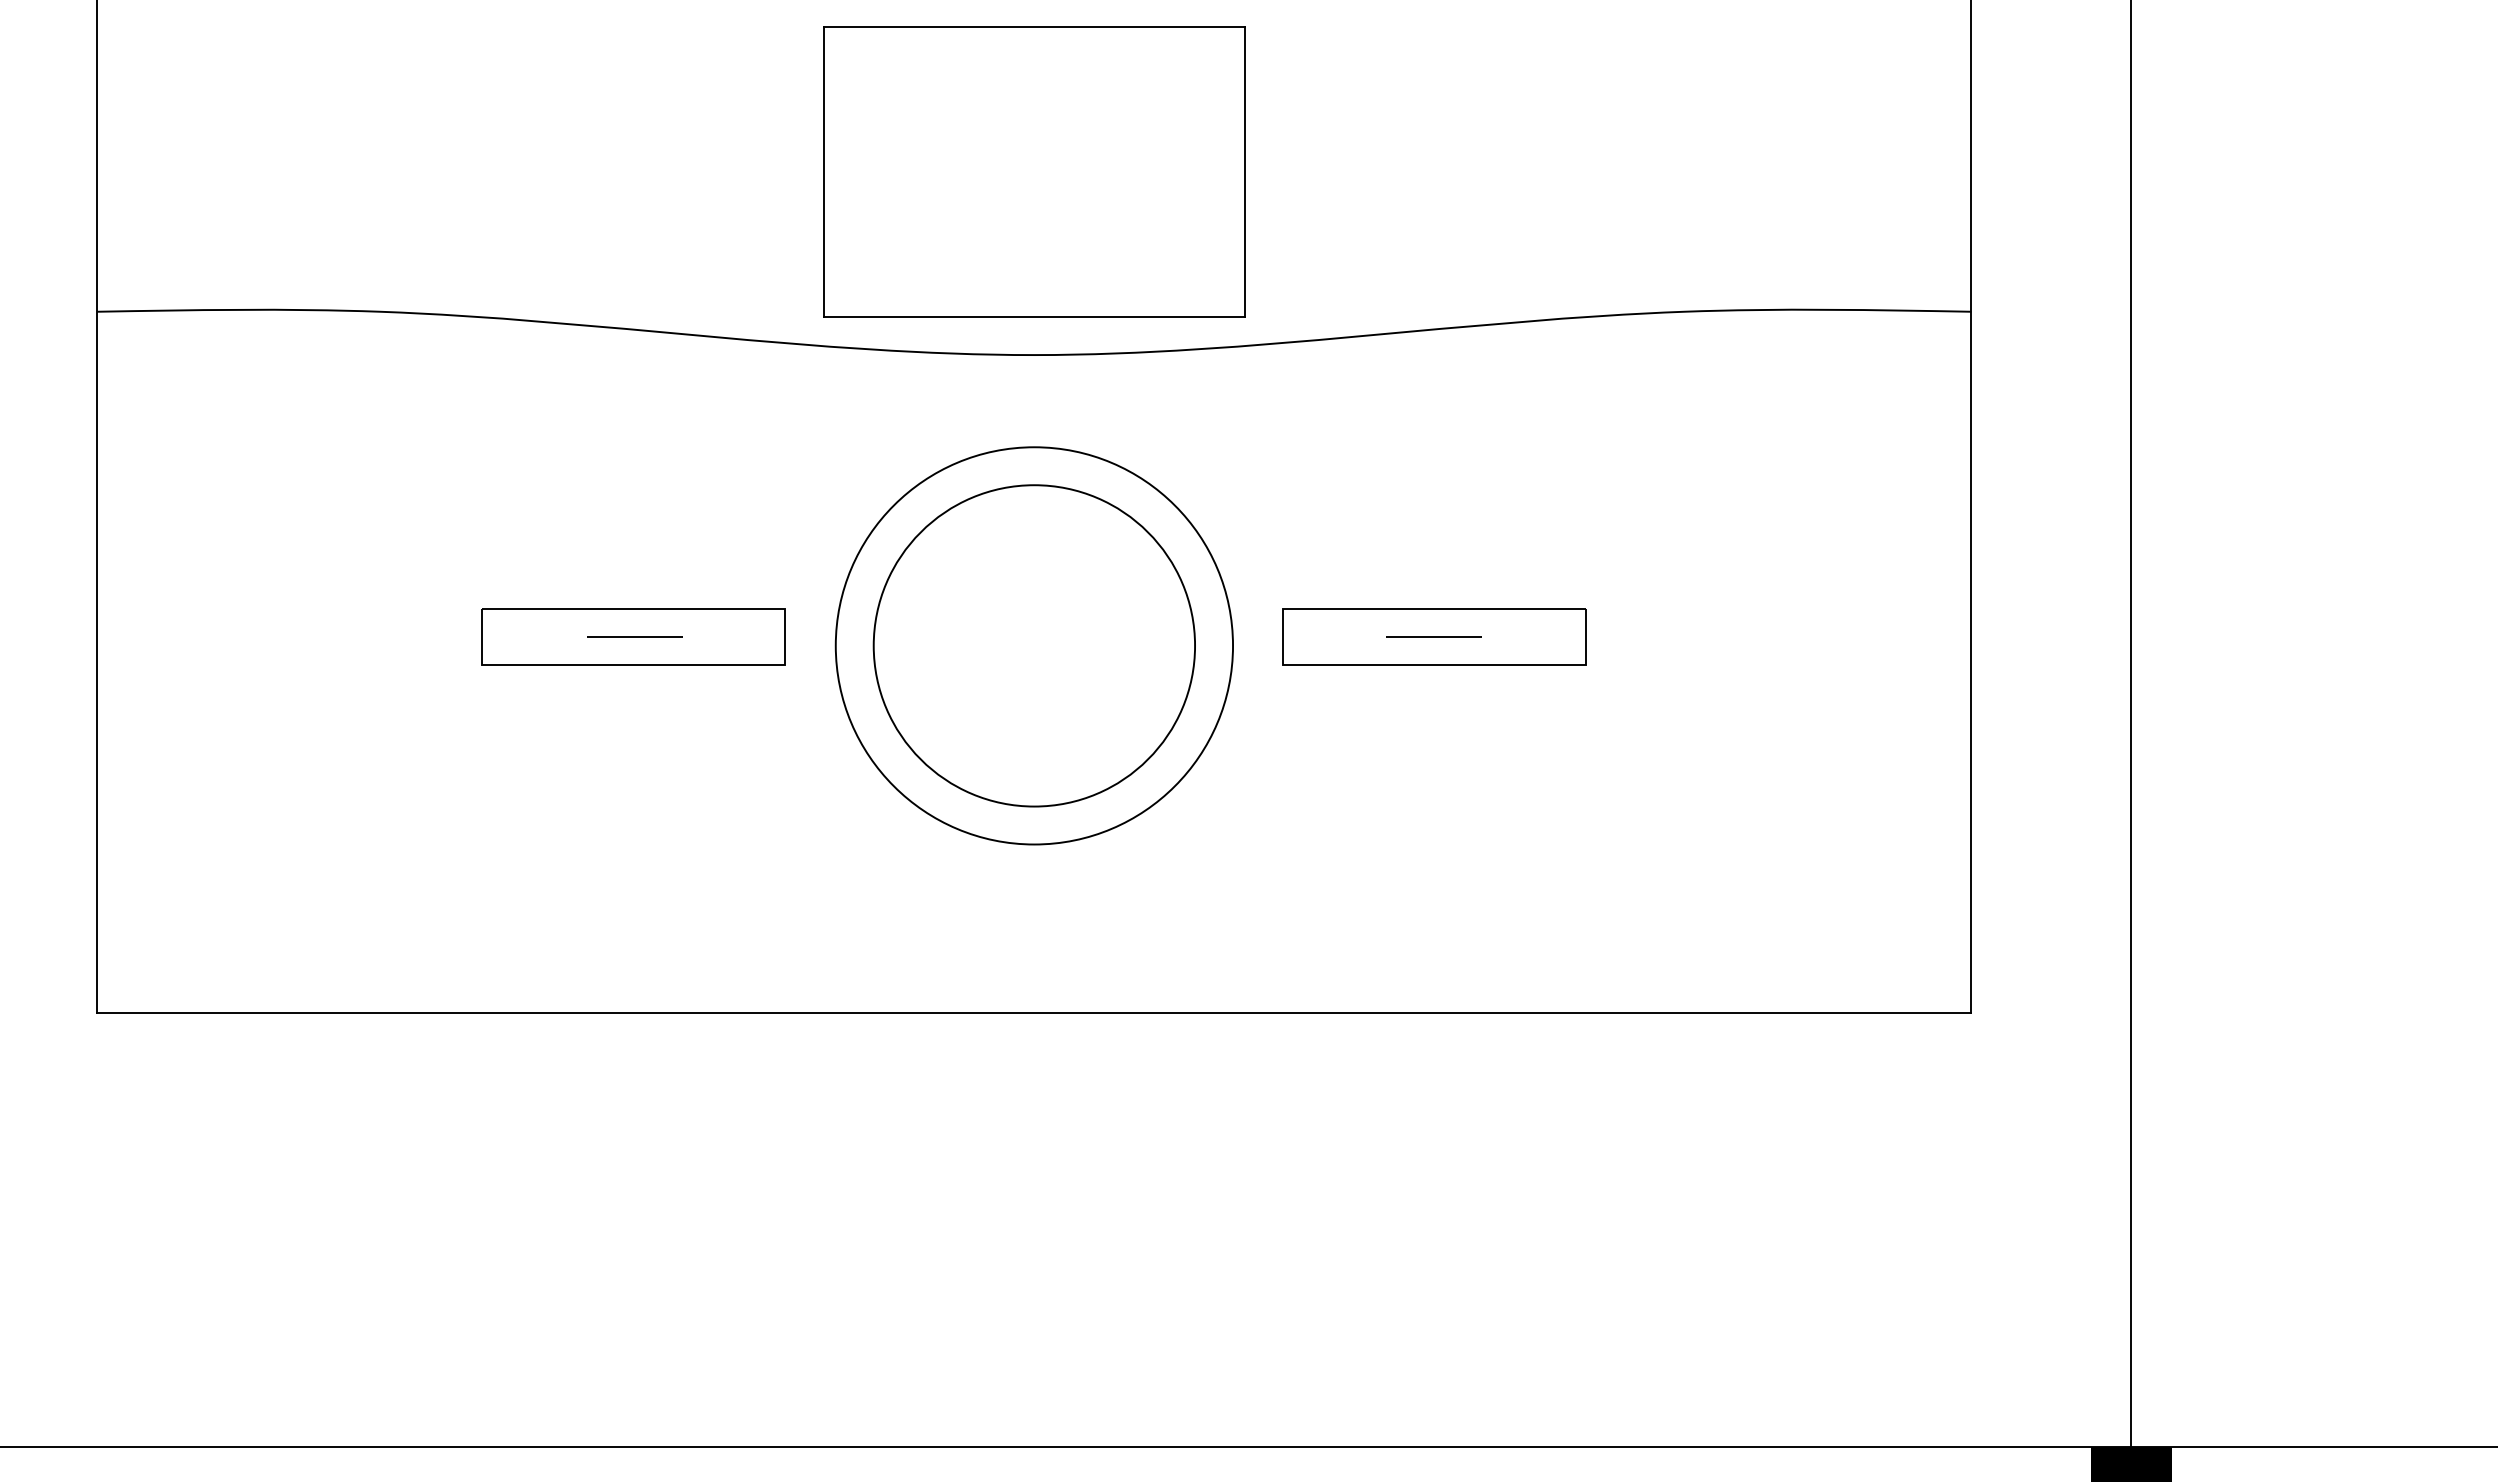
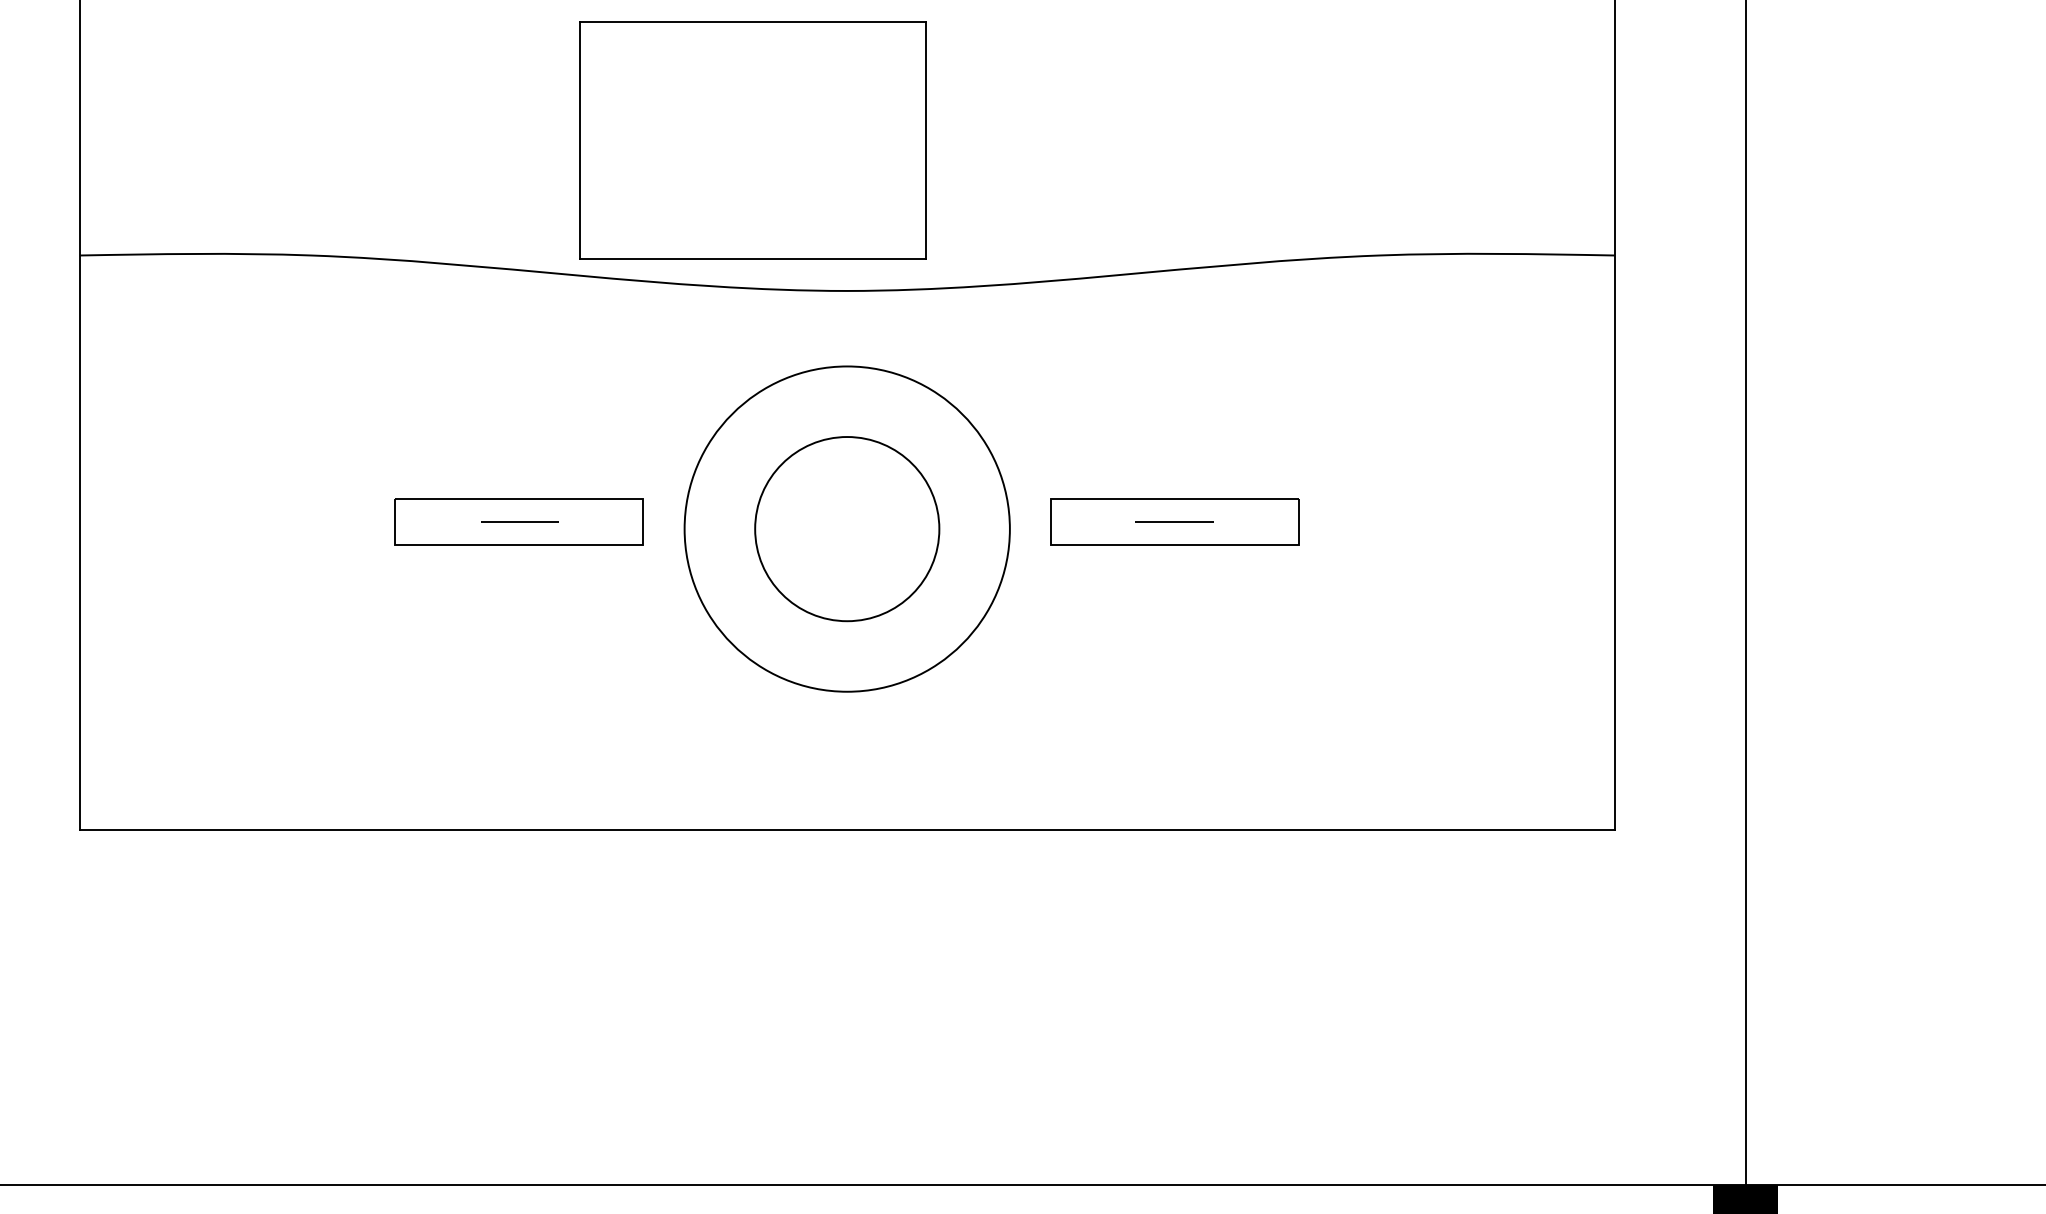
part: (1034, 171) -> (753, 140), moved
circle: (1034, 645) -> (847, 528), size x0.7

